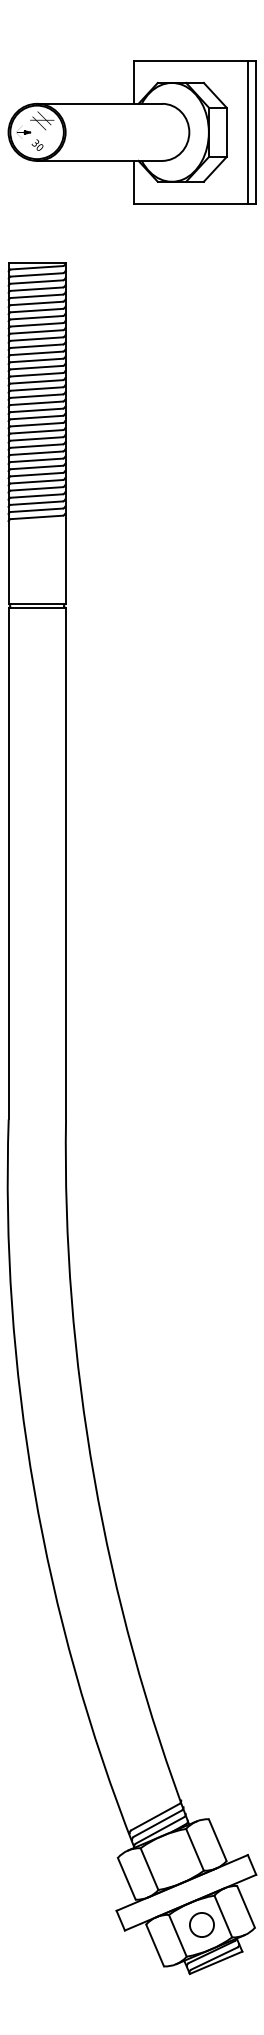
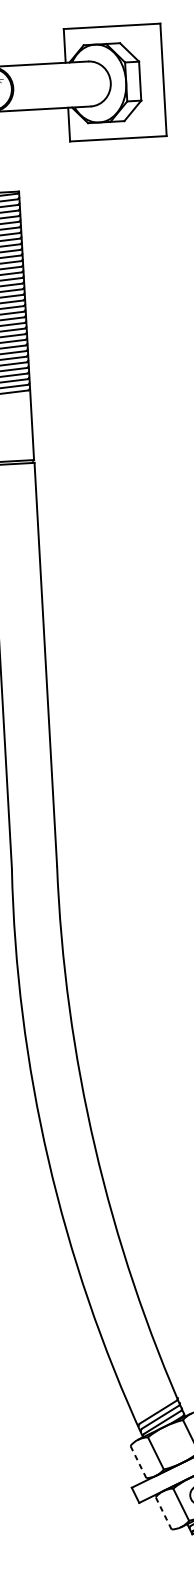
line: (247, 132) -> (156, 80), removed
line: (126, 1878) -> (138, 1461), solid -> dashed
line: (155, 1945) -> (164, 1513), solid -> dashed

